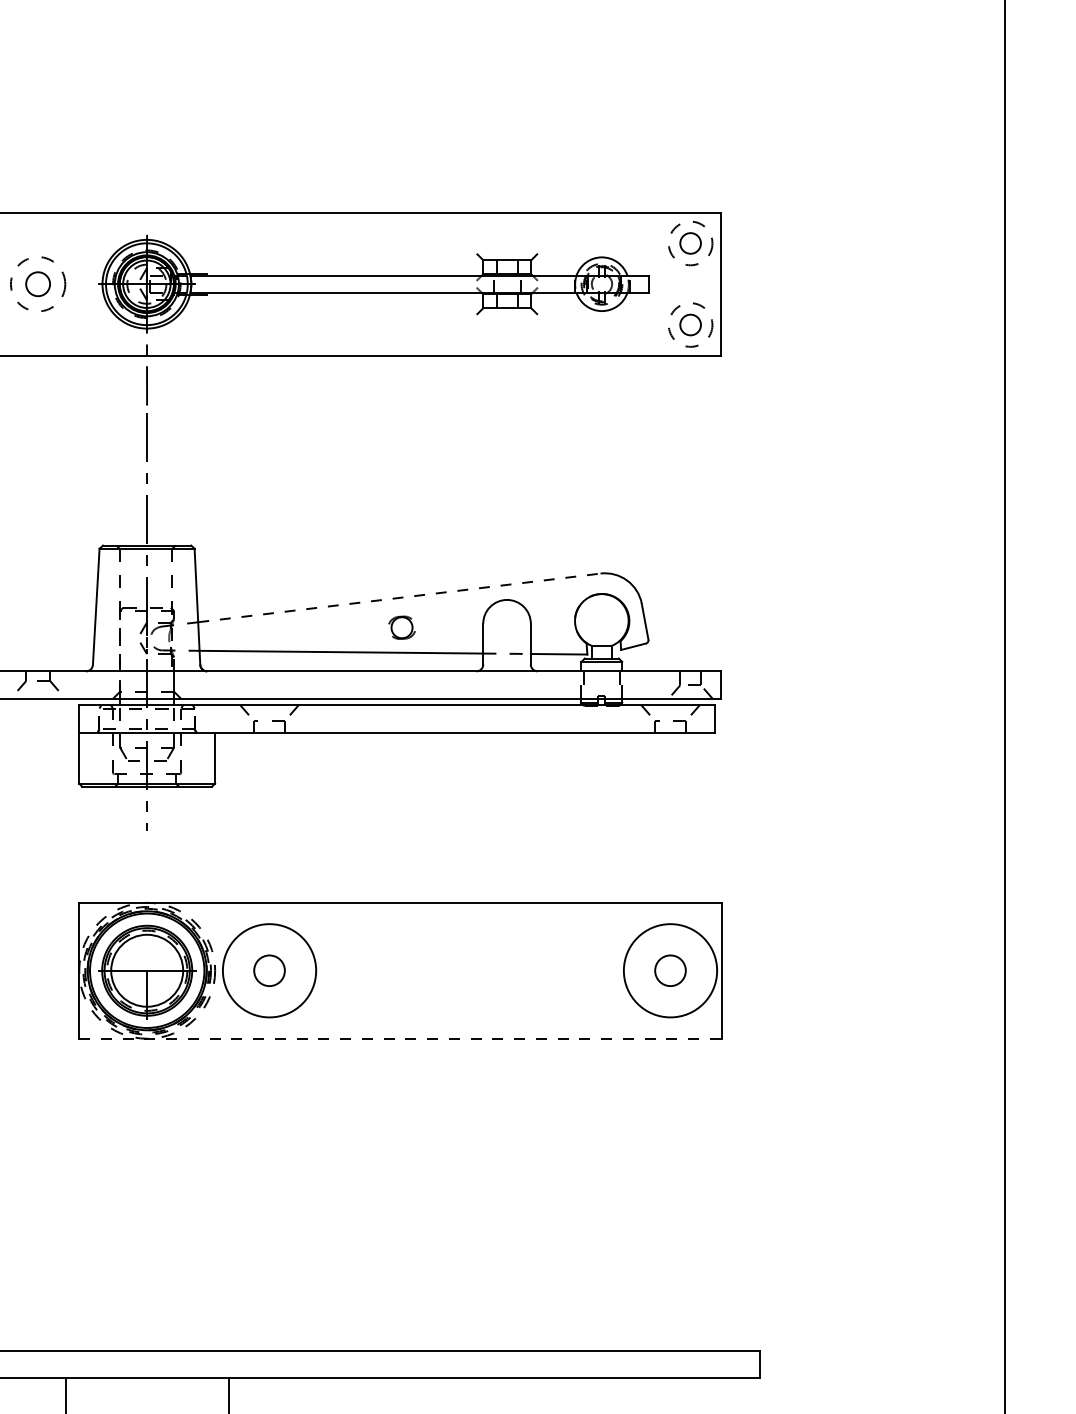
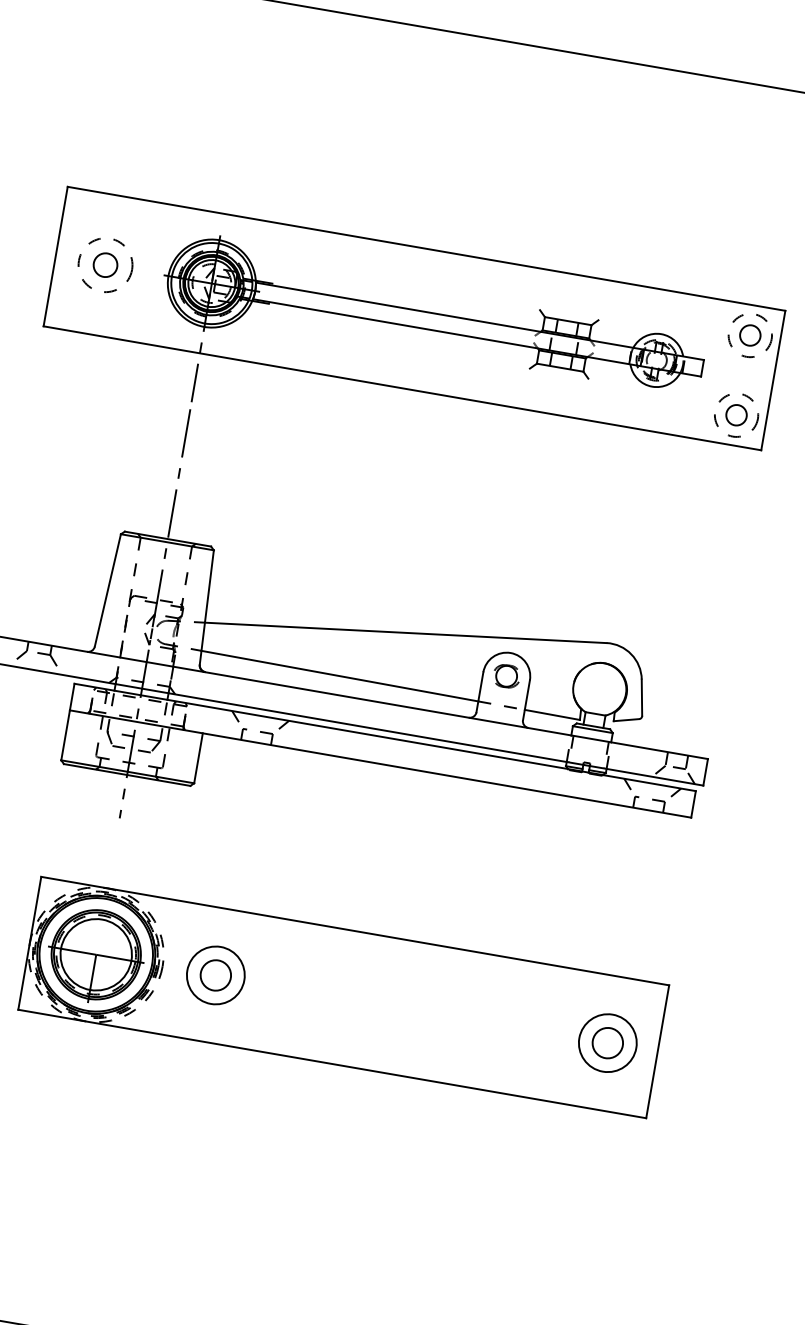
line: (399, 597) -> (405, 632), dashed -> solid
part: (401, 627) -> (506, 675), moved
circle: (269, 970) -> (215, 975), size x0.62
circle: (670, 970) -> (607, 1042), size x0.62
line: (400, 1038) -> (332, 1063), dashed -> solid

